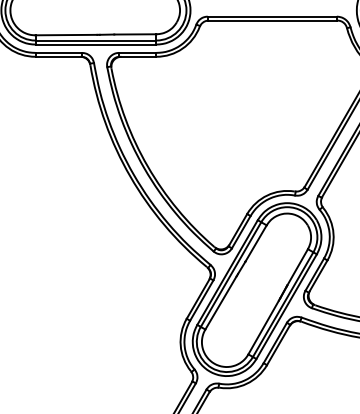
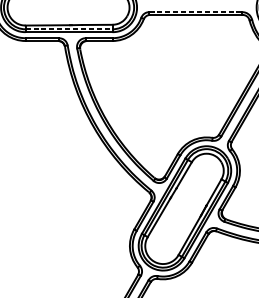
line: (272, 16) -> (196, 12), solid -> dashed
line: (96, 40) -> (69, 29), solid -> dashed

